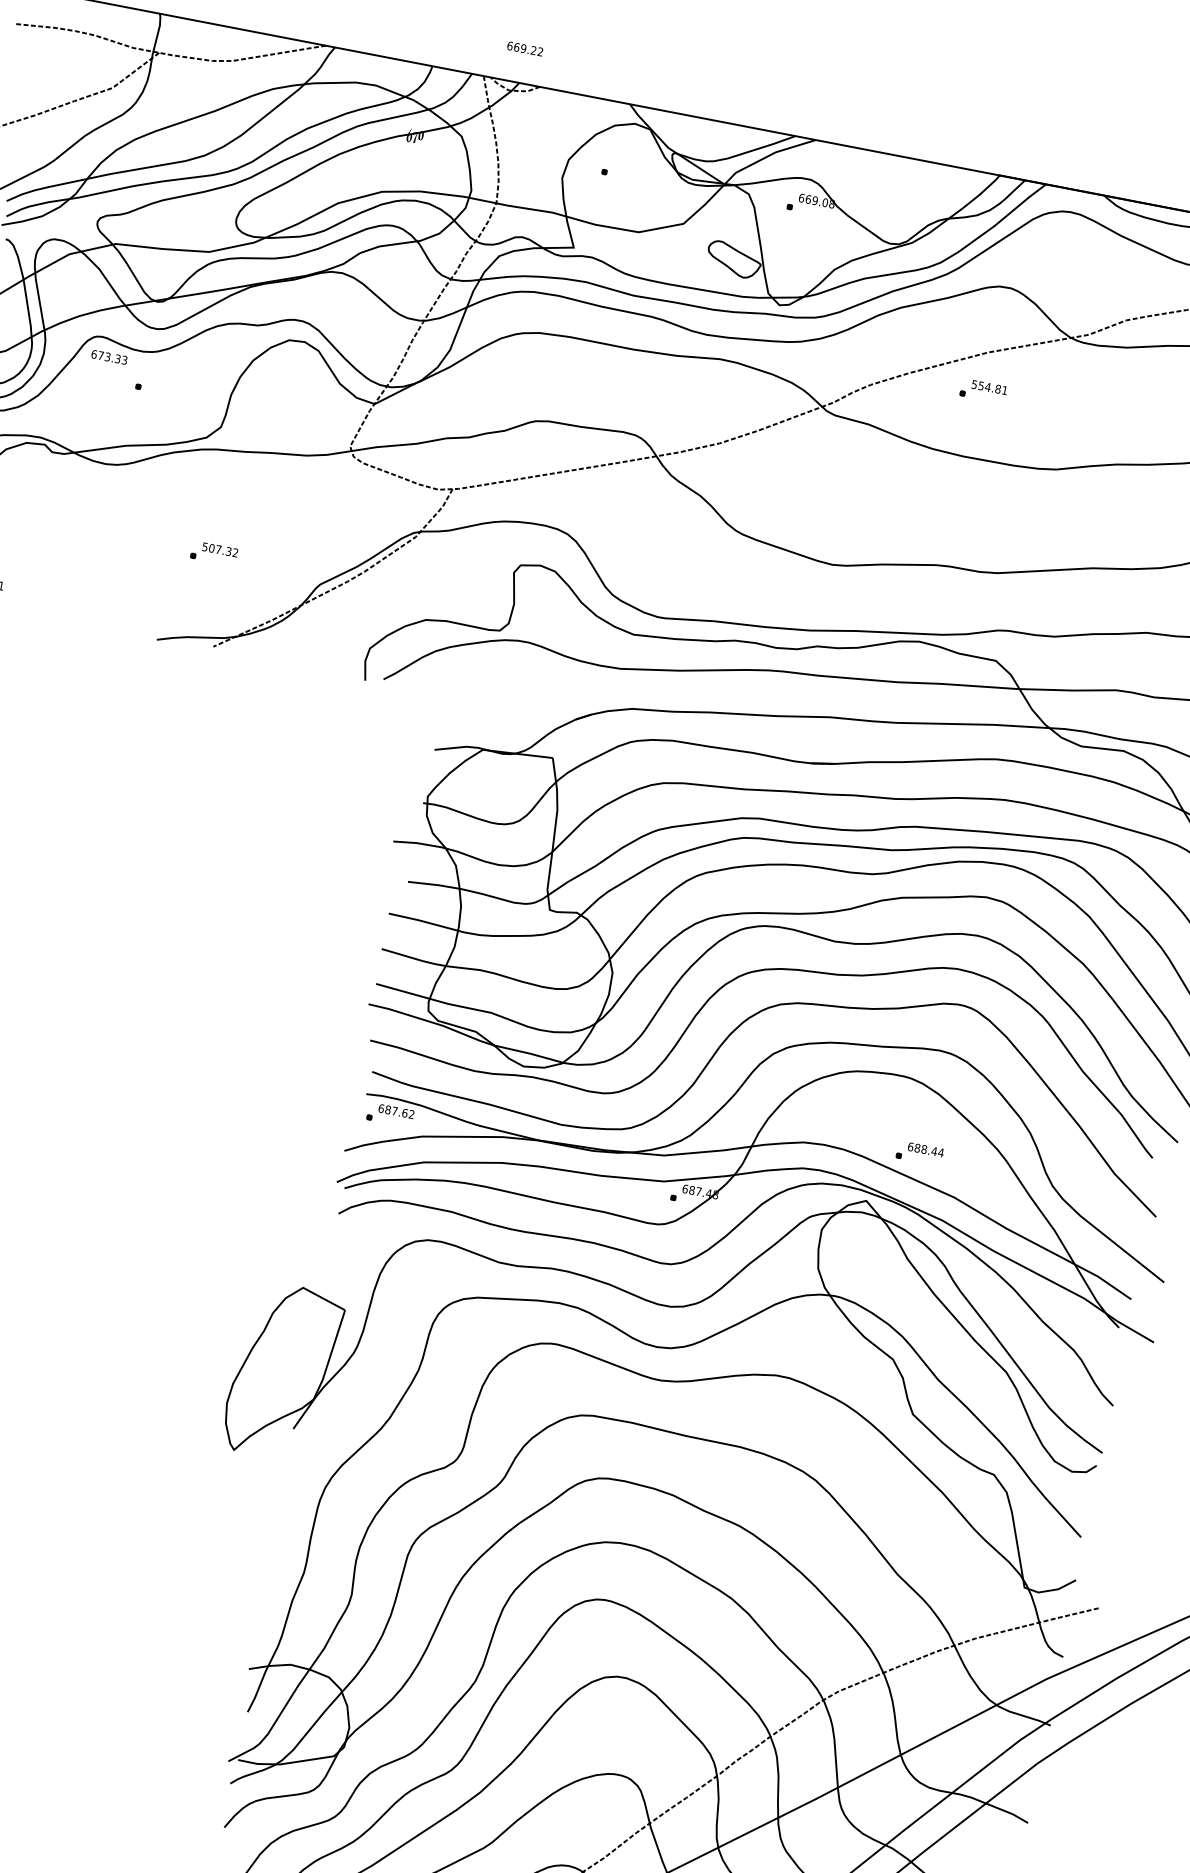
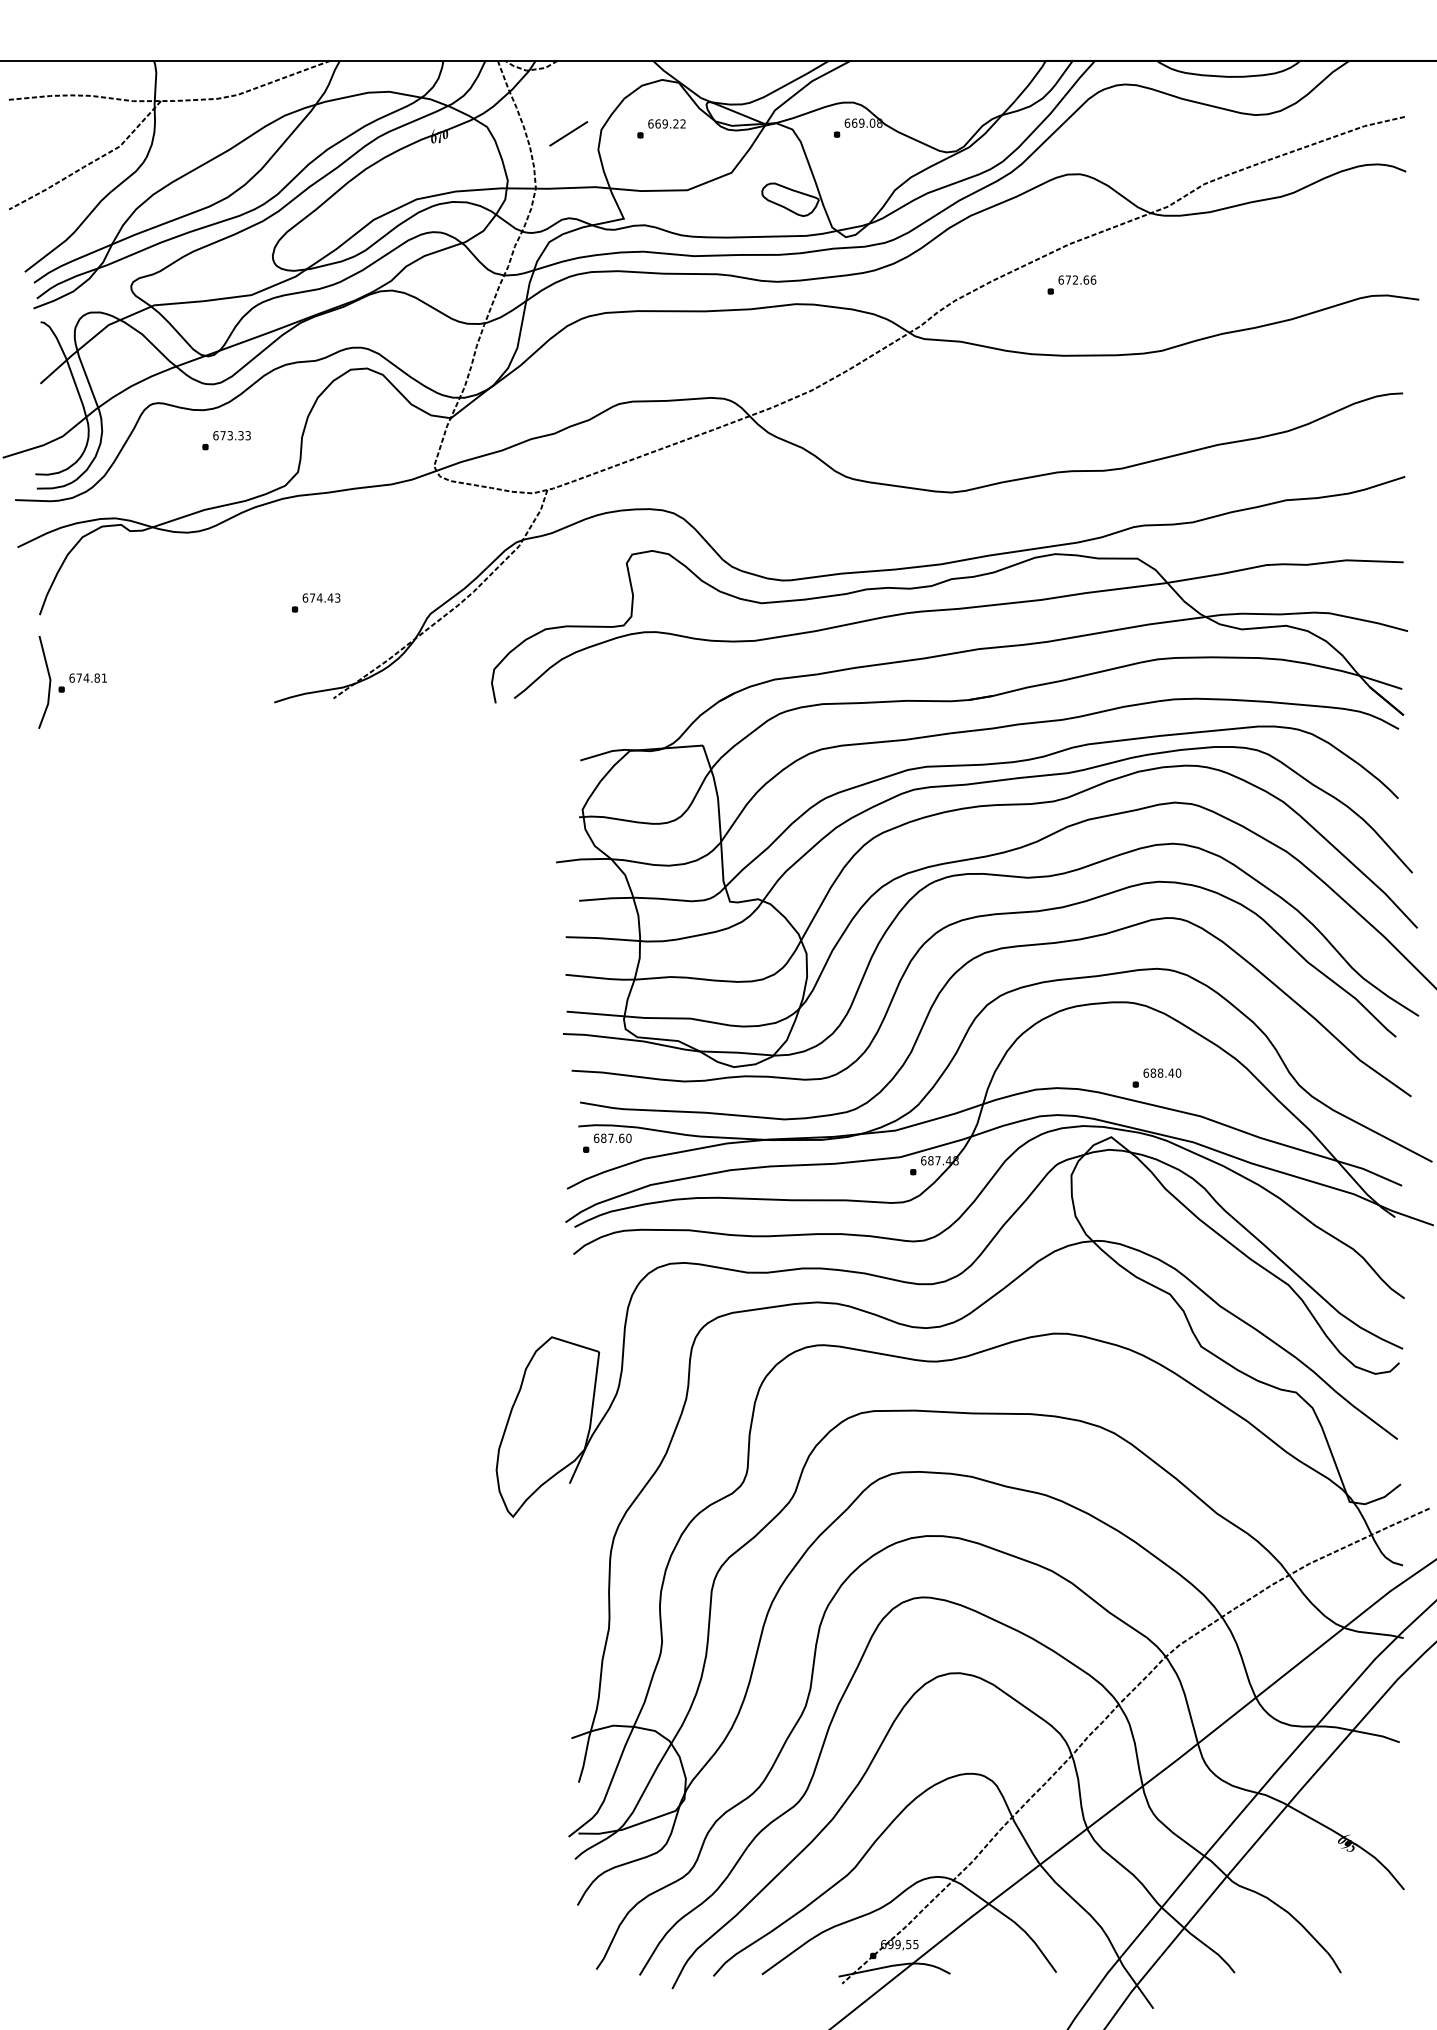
text: (524, 48) -> (666, 123), moved
line: (537, 157) -> (568, 133), added
text: (108, 357) -> (231, 435), moved
text: (989, 387) -> (1077, 279), 554.81 -> 672.66
text: (220, 549) -> (321, 597), 507.32 -> 674.43
text: (411, 1113) -> (628, 1137), 687.62 -> 687.60
text: (941, 1152) -> (1178, 1072), 688.44 -> 688.40

